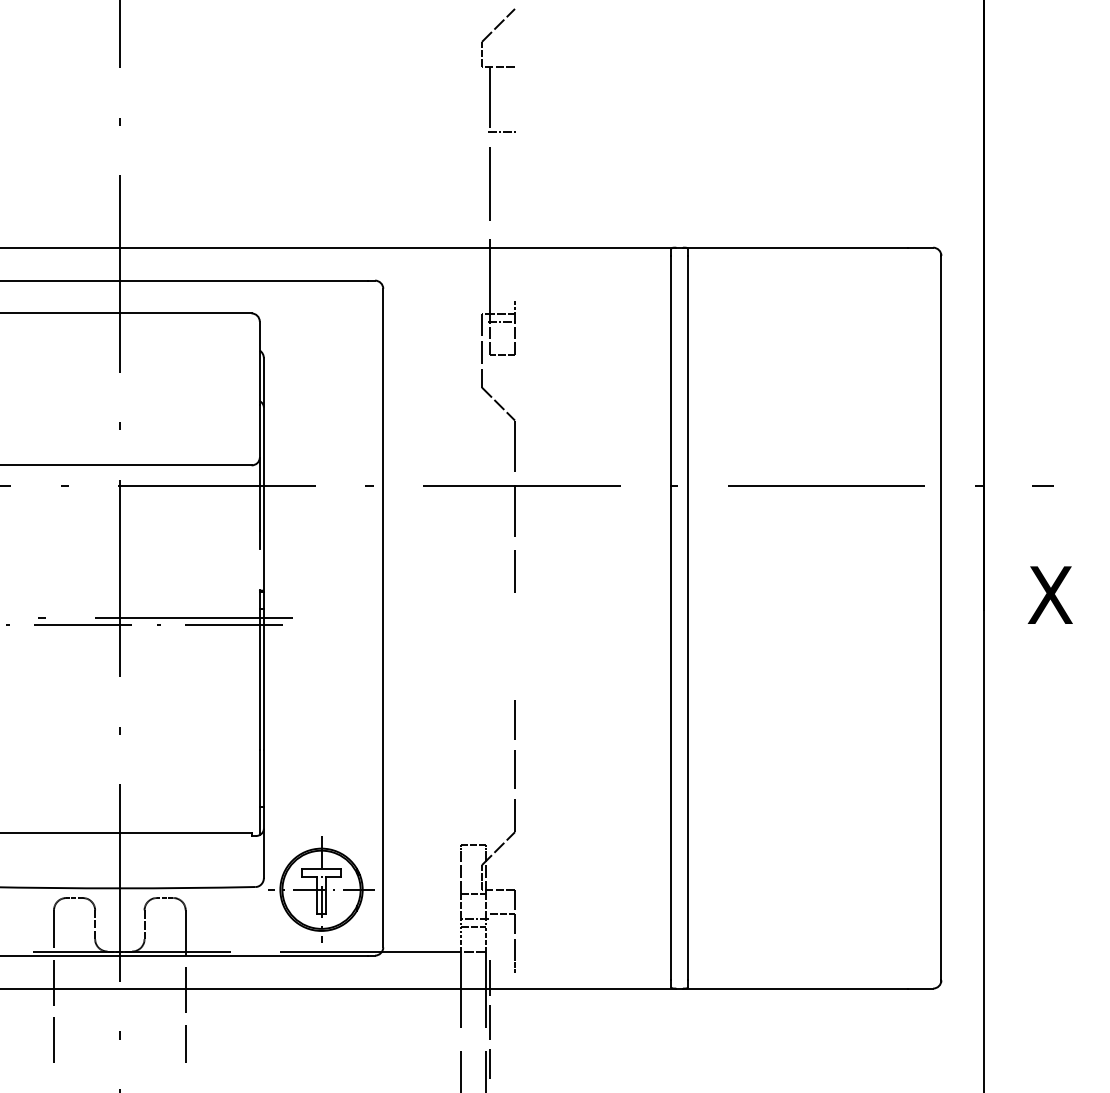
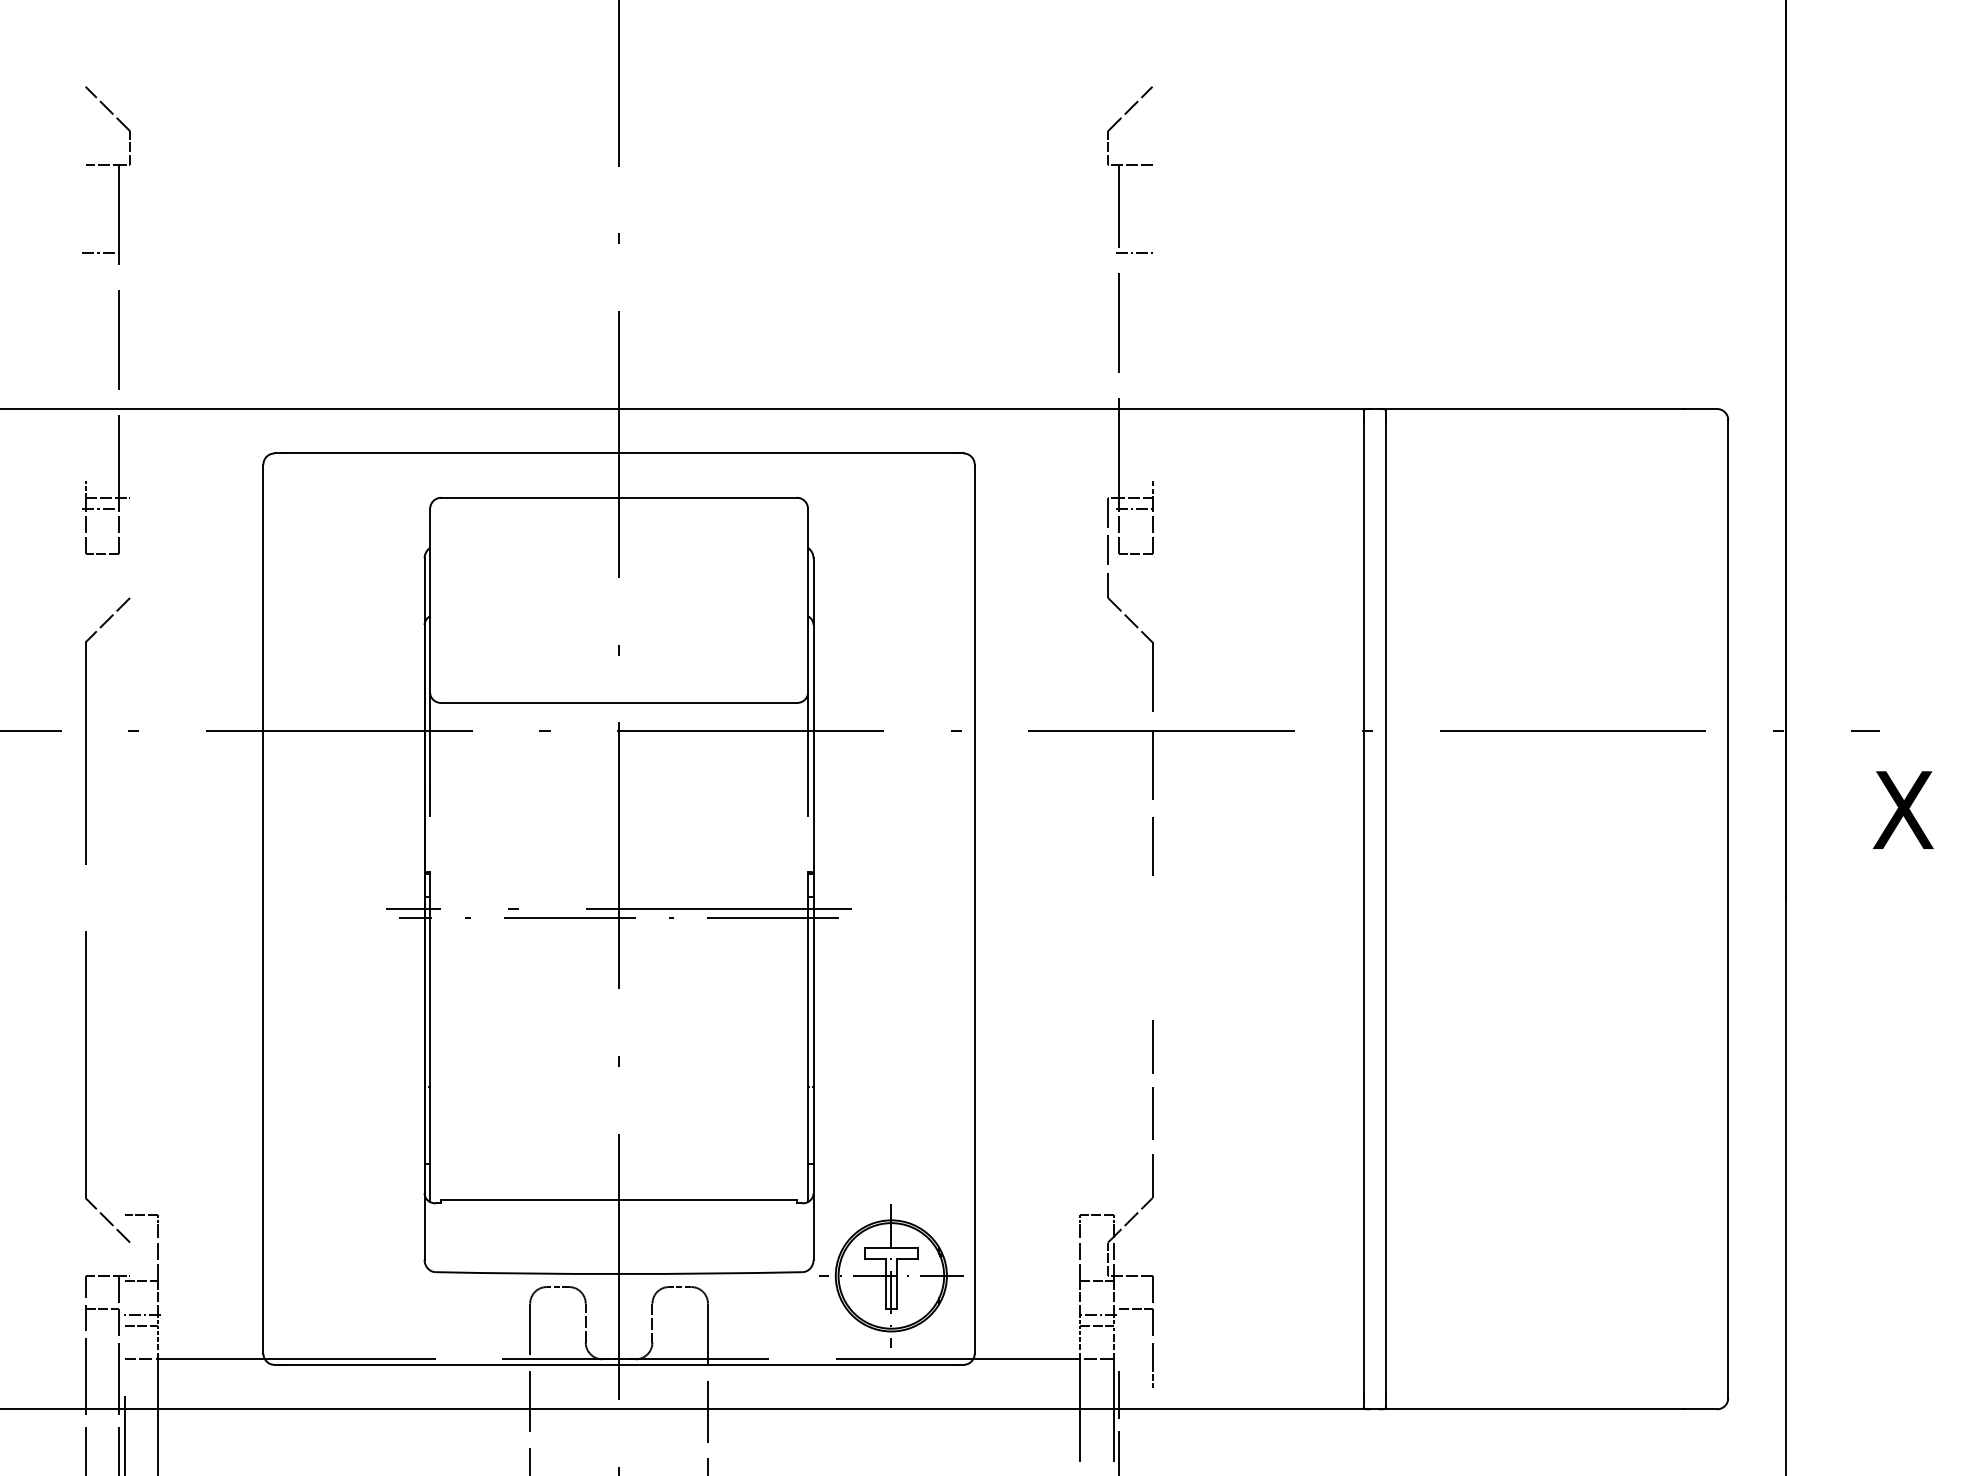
text: (1050, 594) -> (1903, 809), moved

